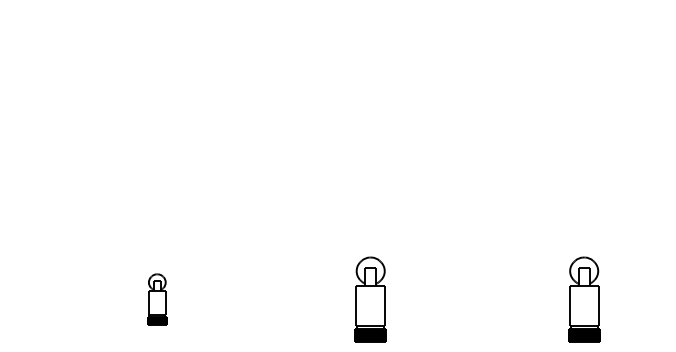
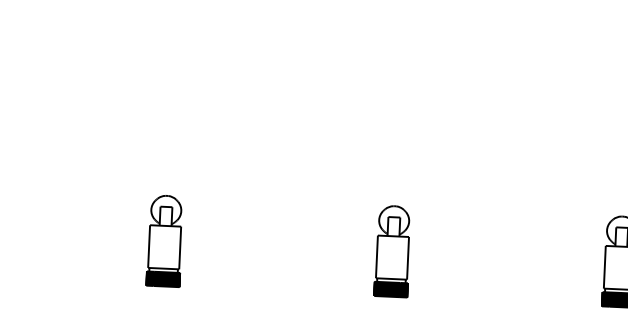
part: (157, 299) -> (165, 240), size x1.67

